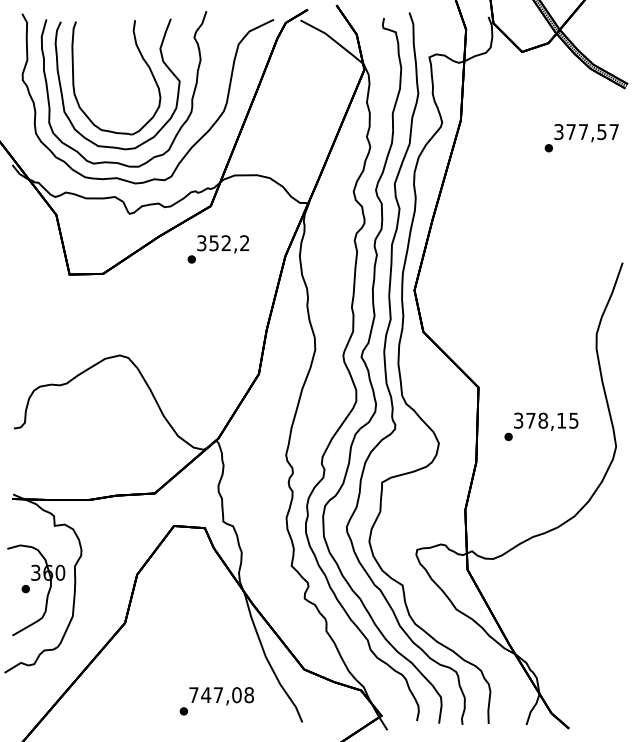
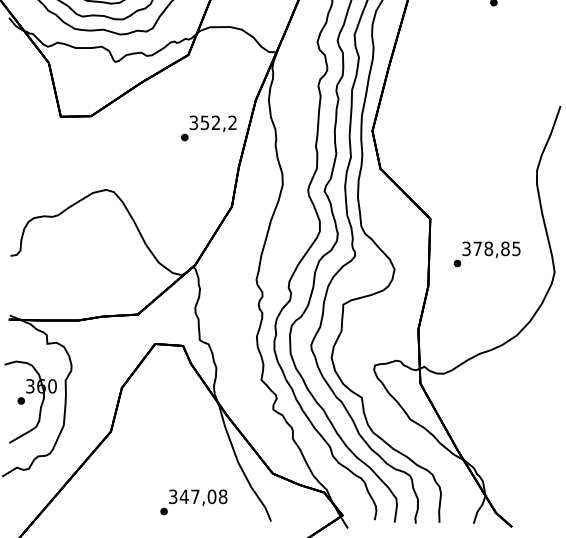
text: (217, 249) -> (208, 128), moved
text: (561, 420) -> (505, 248), 378,15 -> 378,85
text: (193, 695) -> (172, 497), 747,08 -> 347,08

